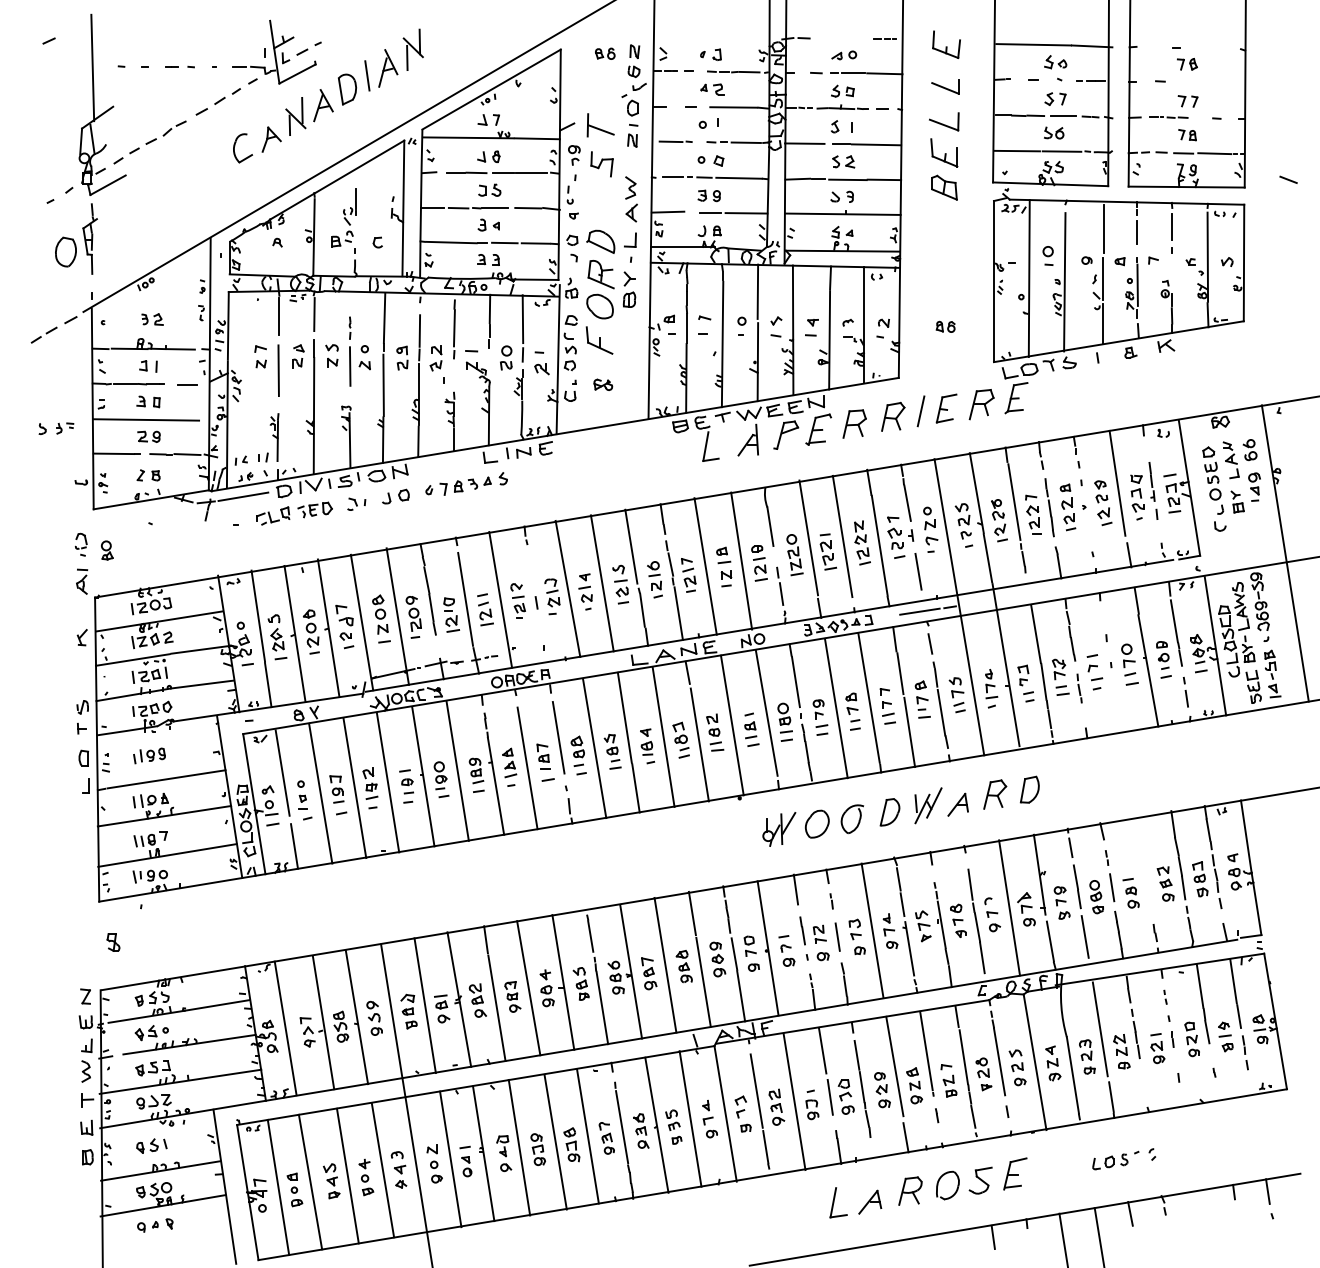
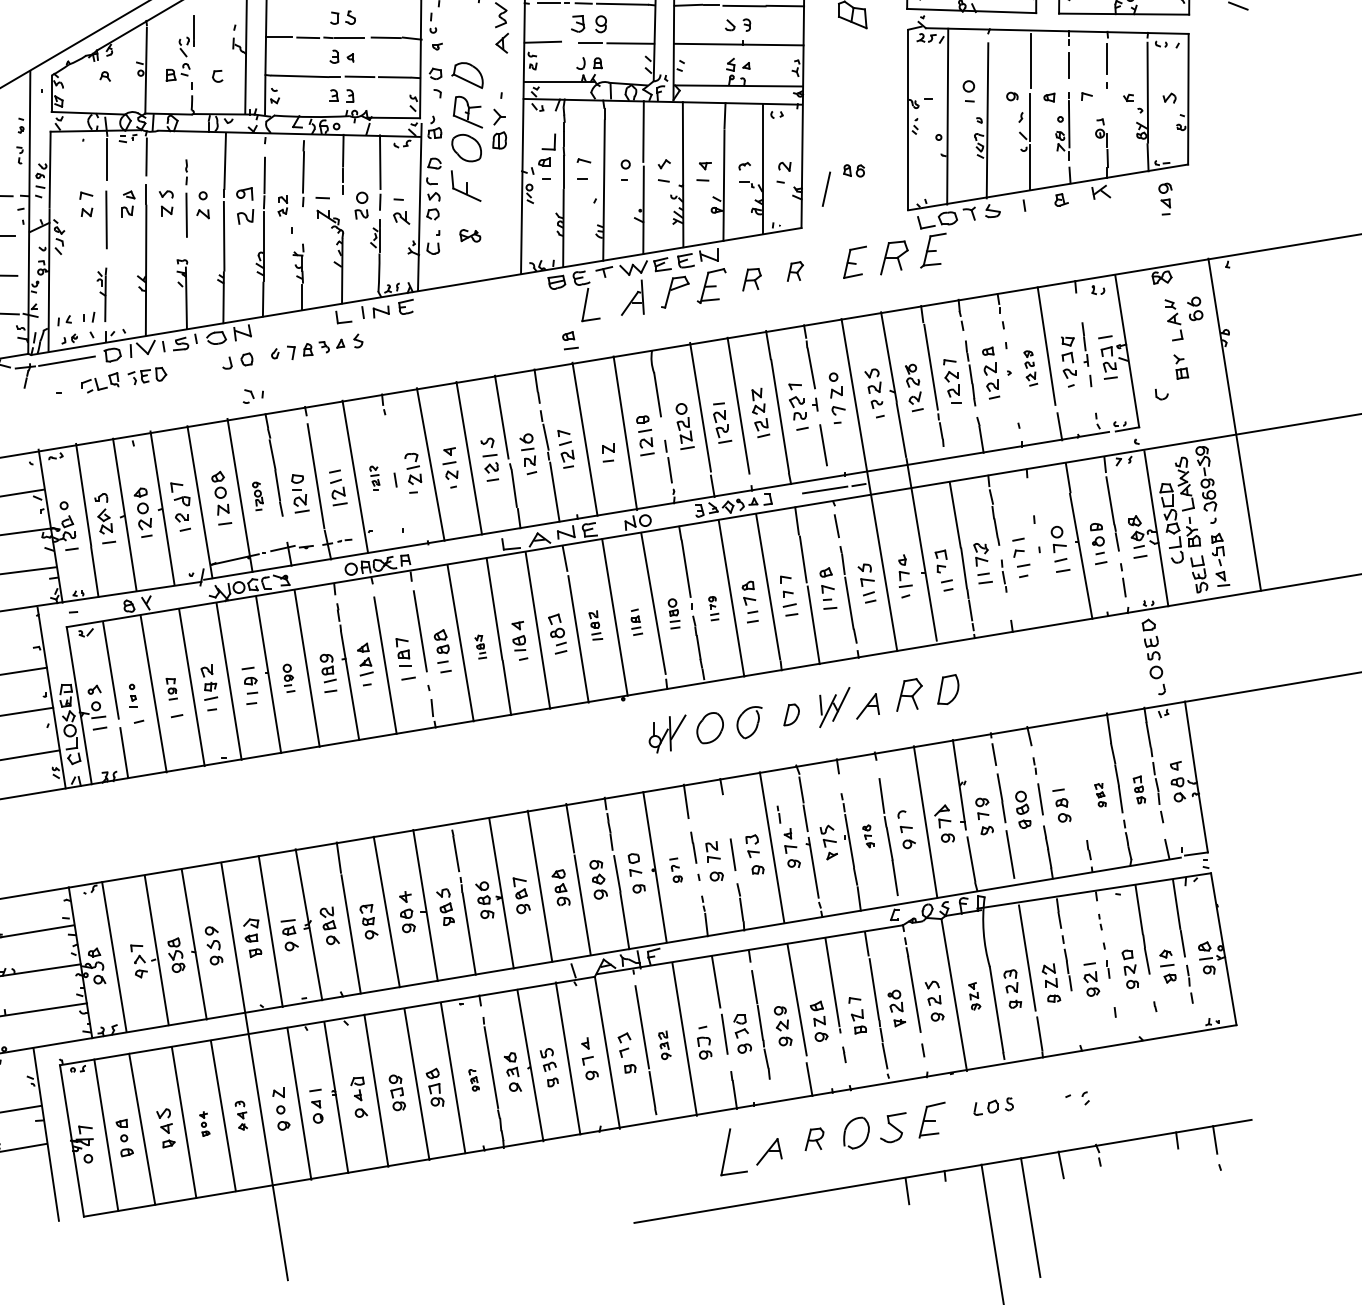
part: (708, 195) -> (588, 23), size x1.4
part: (630, 239) -> (549, 141), moved
part: (402, 357) -> (245, 205), size x1.4
part: (435, 358) -> (282, 206), size x0.7
line: (920, 411) -> (825, 189), moved
part: (893, 416) -> (795, 271), size x0.6
part: (854, 423) -> (751, 279), size x0.7
part: (1213, 480) -> (1154, 656), moved
part: (1254, 486) -> (1165, 198), moved
part: (356, 503) -> (253, 395), moved
part: (1103, 503) -> (1030, 368), size x0.7
part: (723, 555) -> (570, 340), moved
part: (517, 600) -> (374, 477), size x0.6
part: (413, 617) -> (257, 496), size x0.6
part: (820, 717) -> (713, 608), size x0.6
part: (784, 721) -> (673, 613), size x0.7
part: (751, 729) -> (636, 622), size x0.7
part: (715, 732) -> (596, 625), size x0.7
part: (612, 751) -> (480, 646), size x0.6
part: (441, 779) -> (289, 678), size x0.7
part: (336, 789) -> (171, 689), size x0.7
part: (302, 794) -> (133, 694), size x0.7
part: (889, 812) -> (791, 715), size x0.7
part: (1200, 879) -> (1139, 790), size x0.7
part: (1165, 883) -> (1100, 794), size x0.6
line: (831, 901) -> (778, 814), moved
part: (958, 920) -> (868, 836), size x0.6
part: (786, 950) -> (675, 869), size x0.7
part: (1053, 1063) -> (974, 996), size x0.7
part: (776, 1106) -> (664, 1044), size x0.7
part: (606, 1138) -> (473, 1080), size x0.6
part: (1110, 1161) -> (993, 1106), moved
part: (398, 1169) -> (240, 1115), size x0.7
part: (366, 1177) -> (204, 1124), size x0.6
part: (910, 1190) -> (814, 1138), size x0.7
part: (838, 1202) -> (733, 1152), size x1.4

